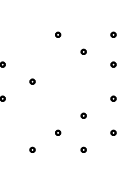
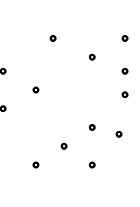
part: (57, 34) -> (52, 38), moved
part: (113, 98) -> (124, 94), moved
part: (113, 133) -> (118, 134), moved

